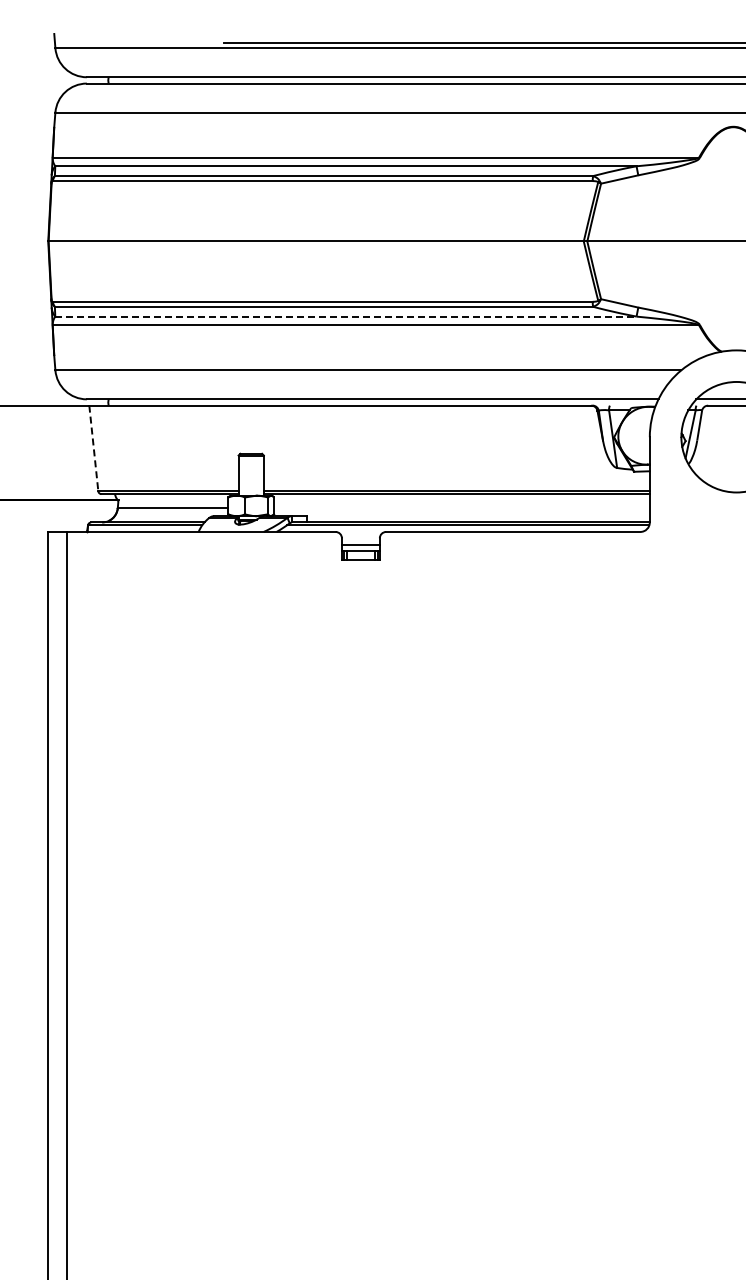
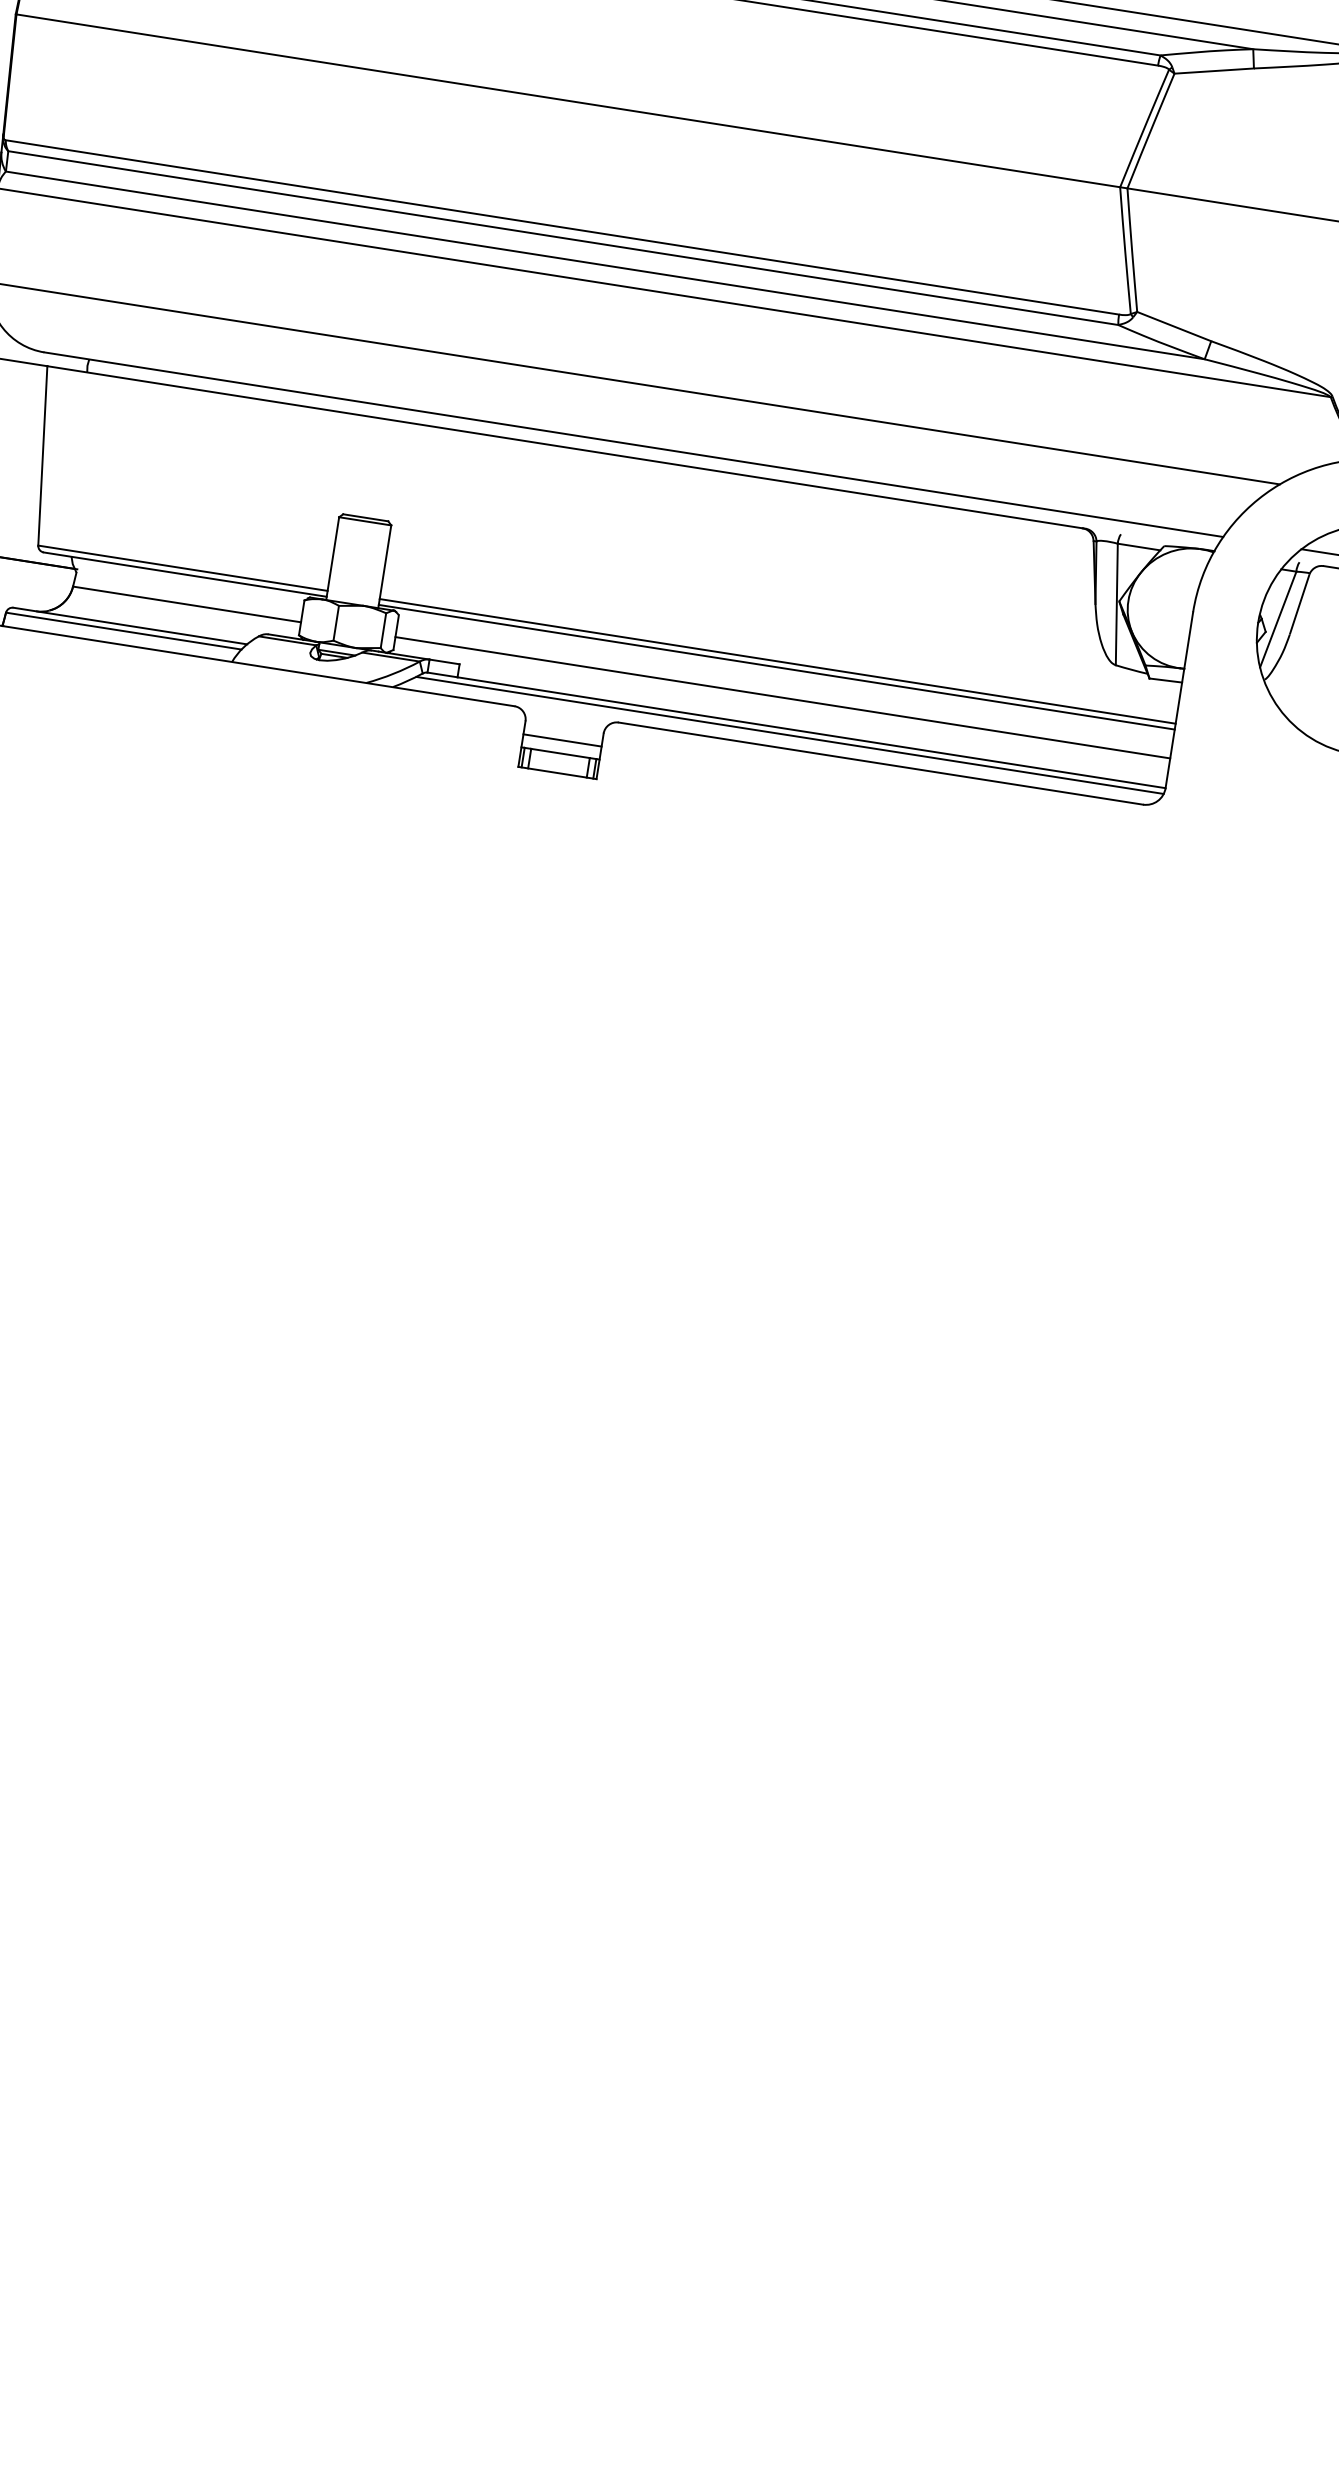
line: (345, 316) -> (604, 265), dashed -> solid
line: (93, 448) -> (42, 455), dashed -> solid
line: (461, 508) -> (781, 698), added

